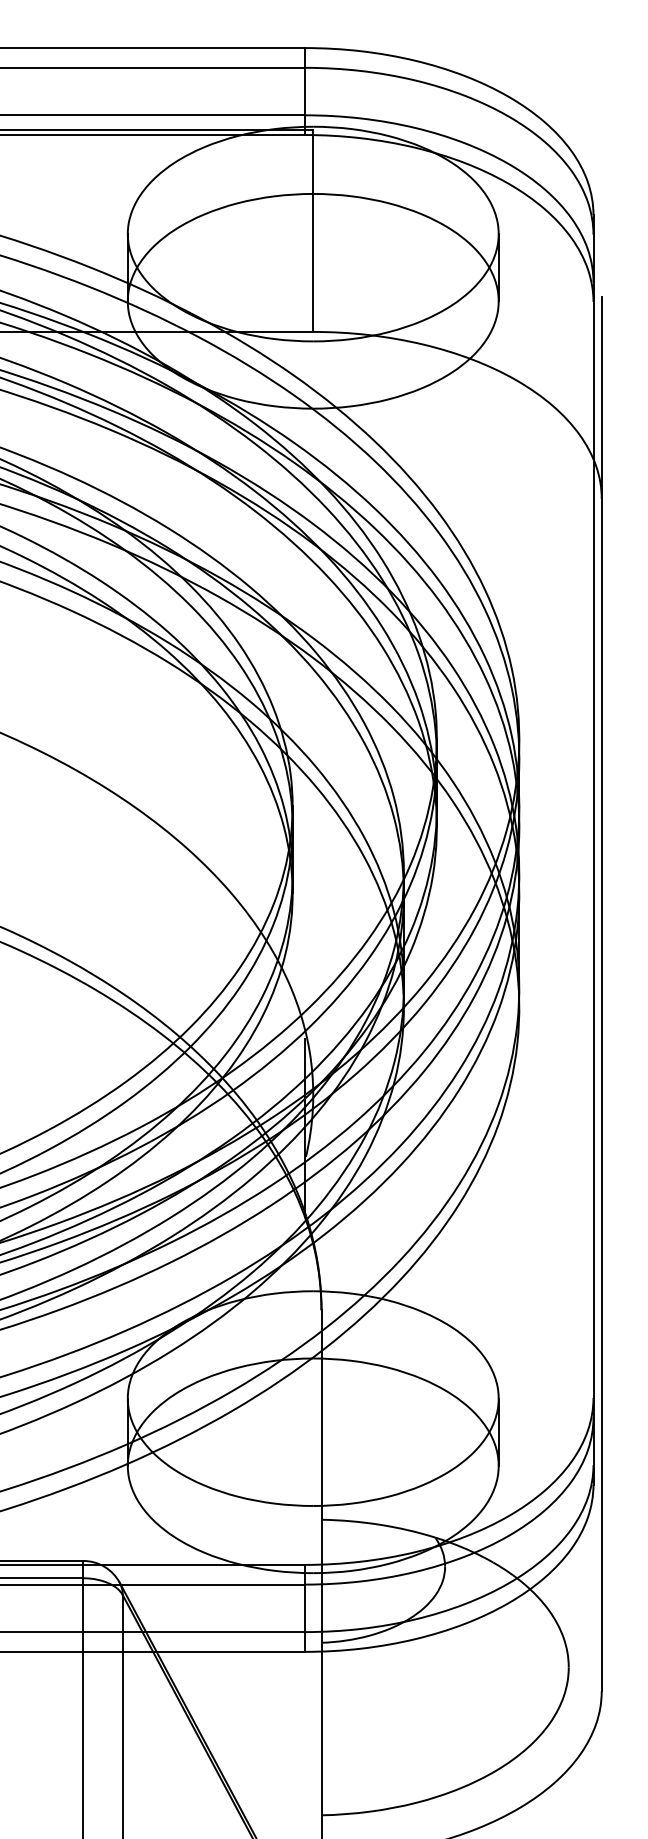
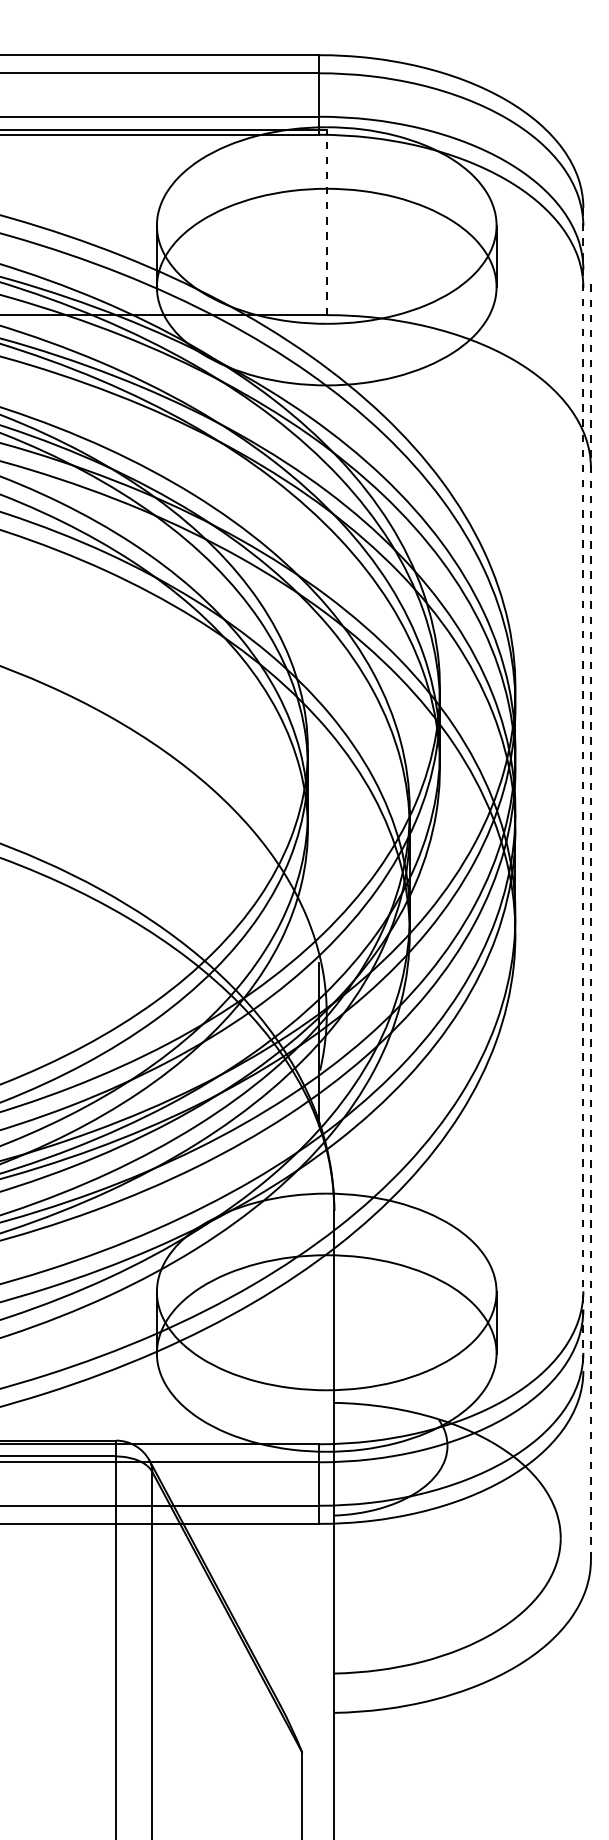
line: (312, 230) -> (326, 222), solid -> dashed
line: (593, 851) -> (583, 790), solid -> dashed
line: (601, 994) -> (590, 921), solid -> dashed

